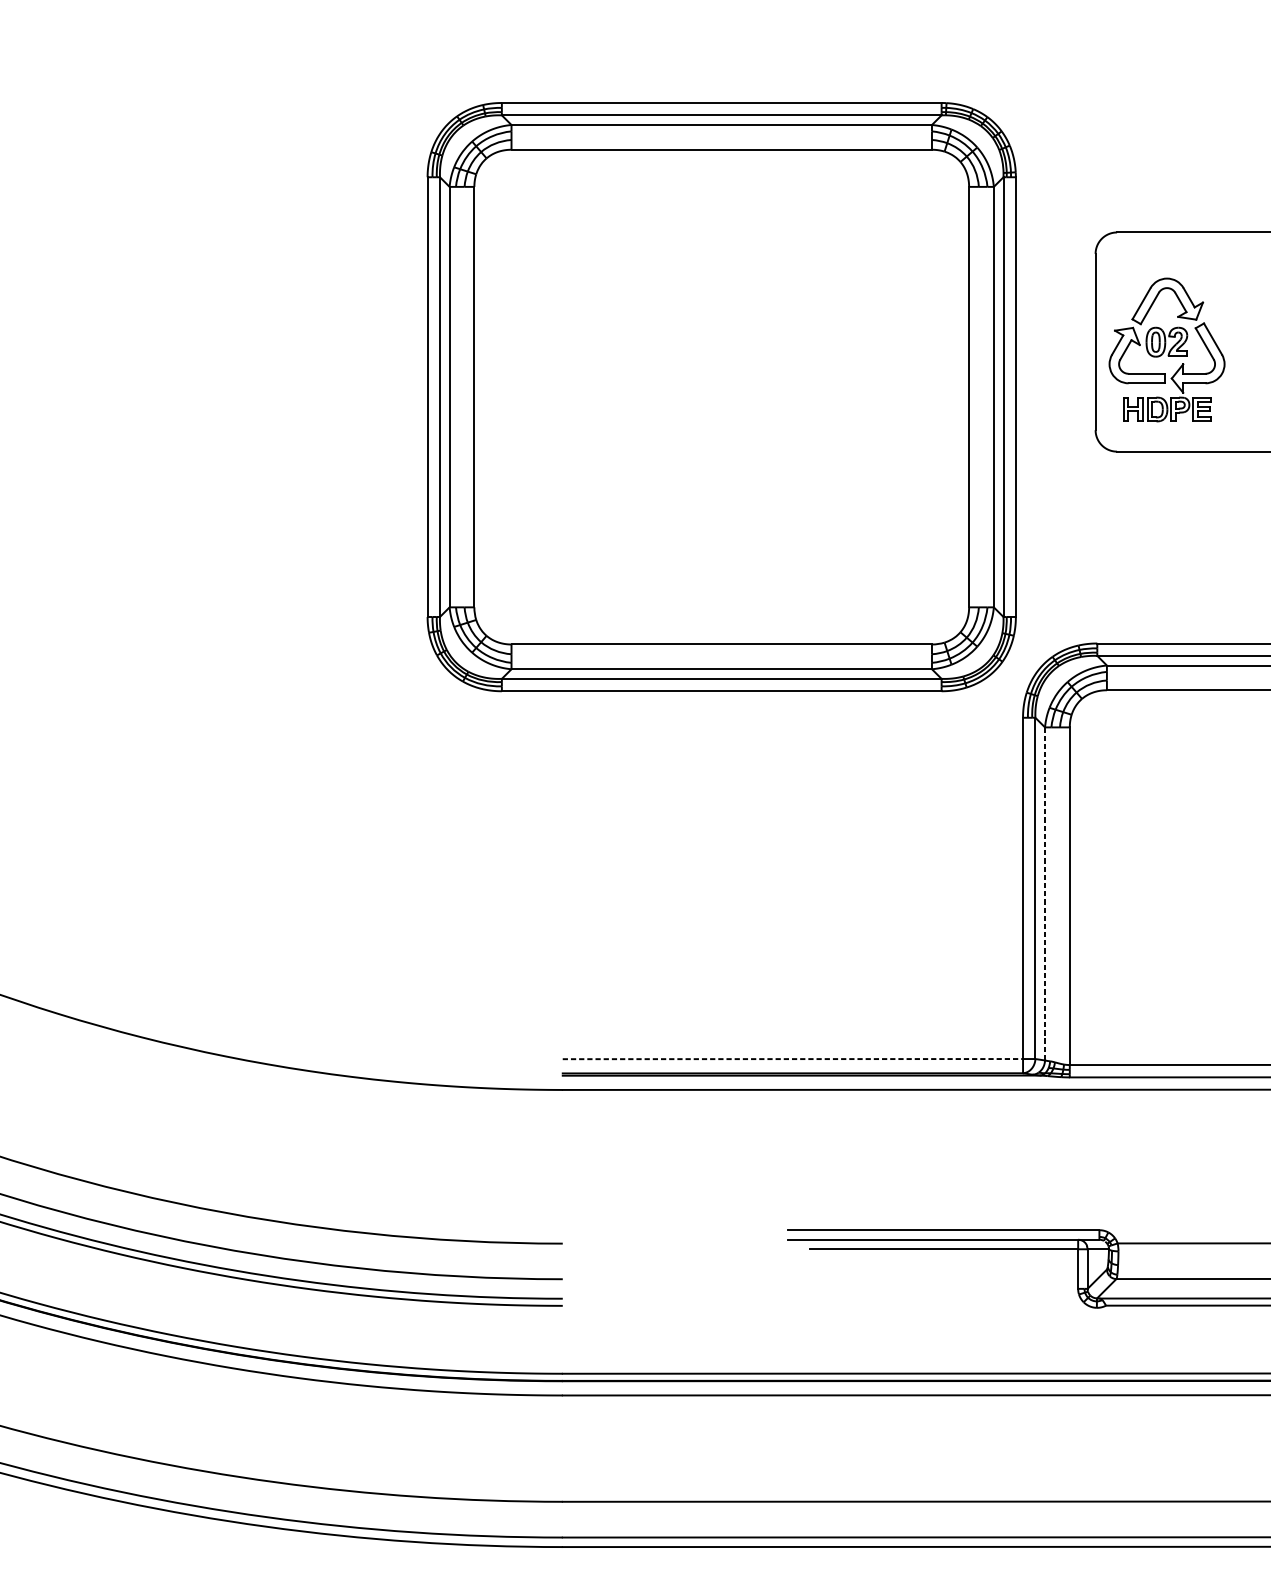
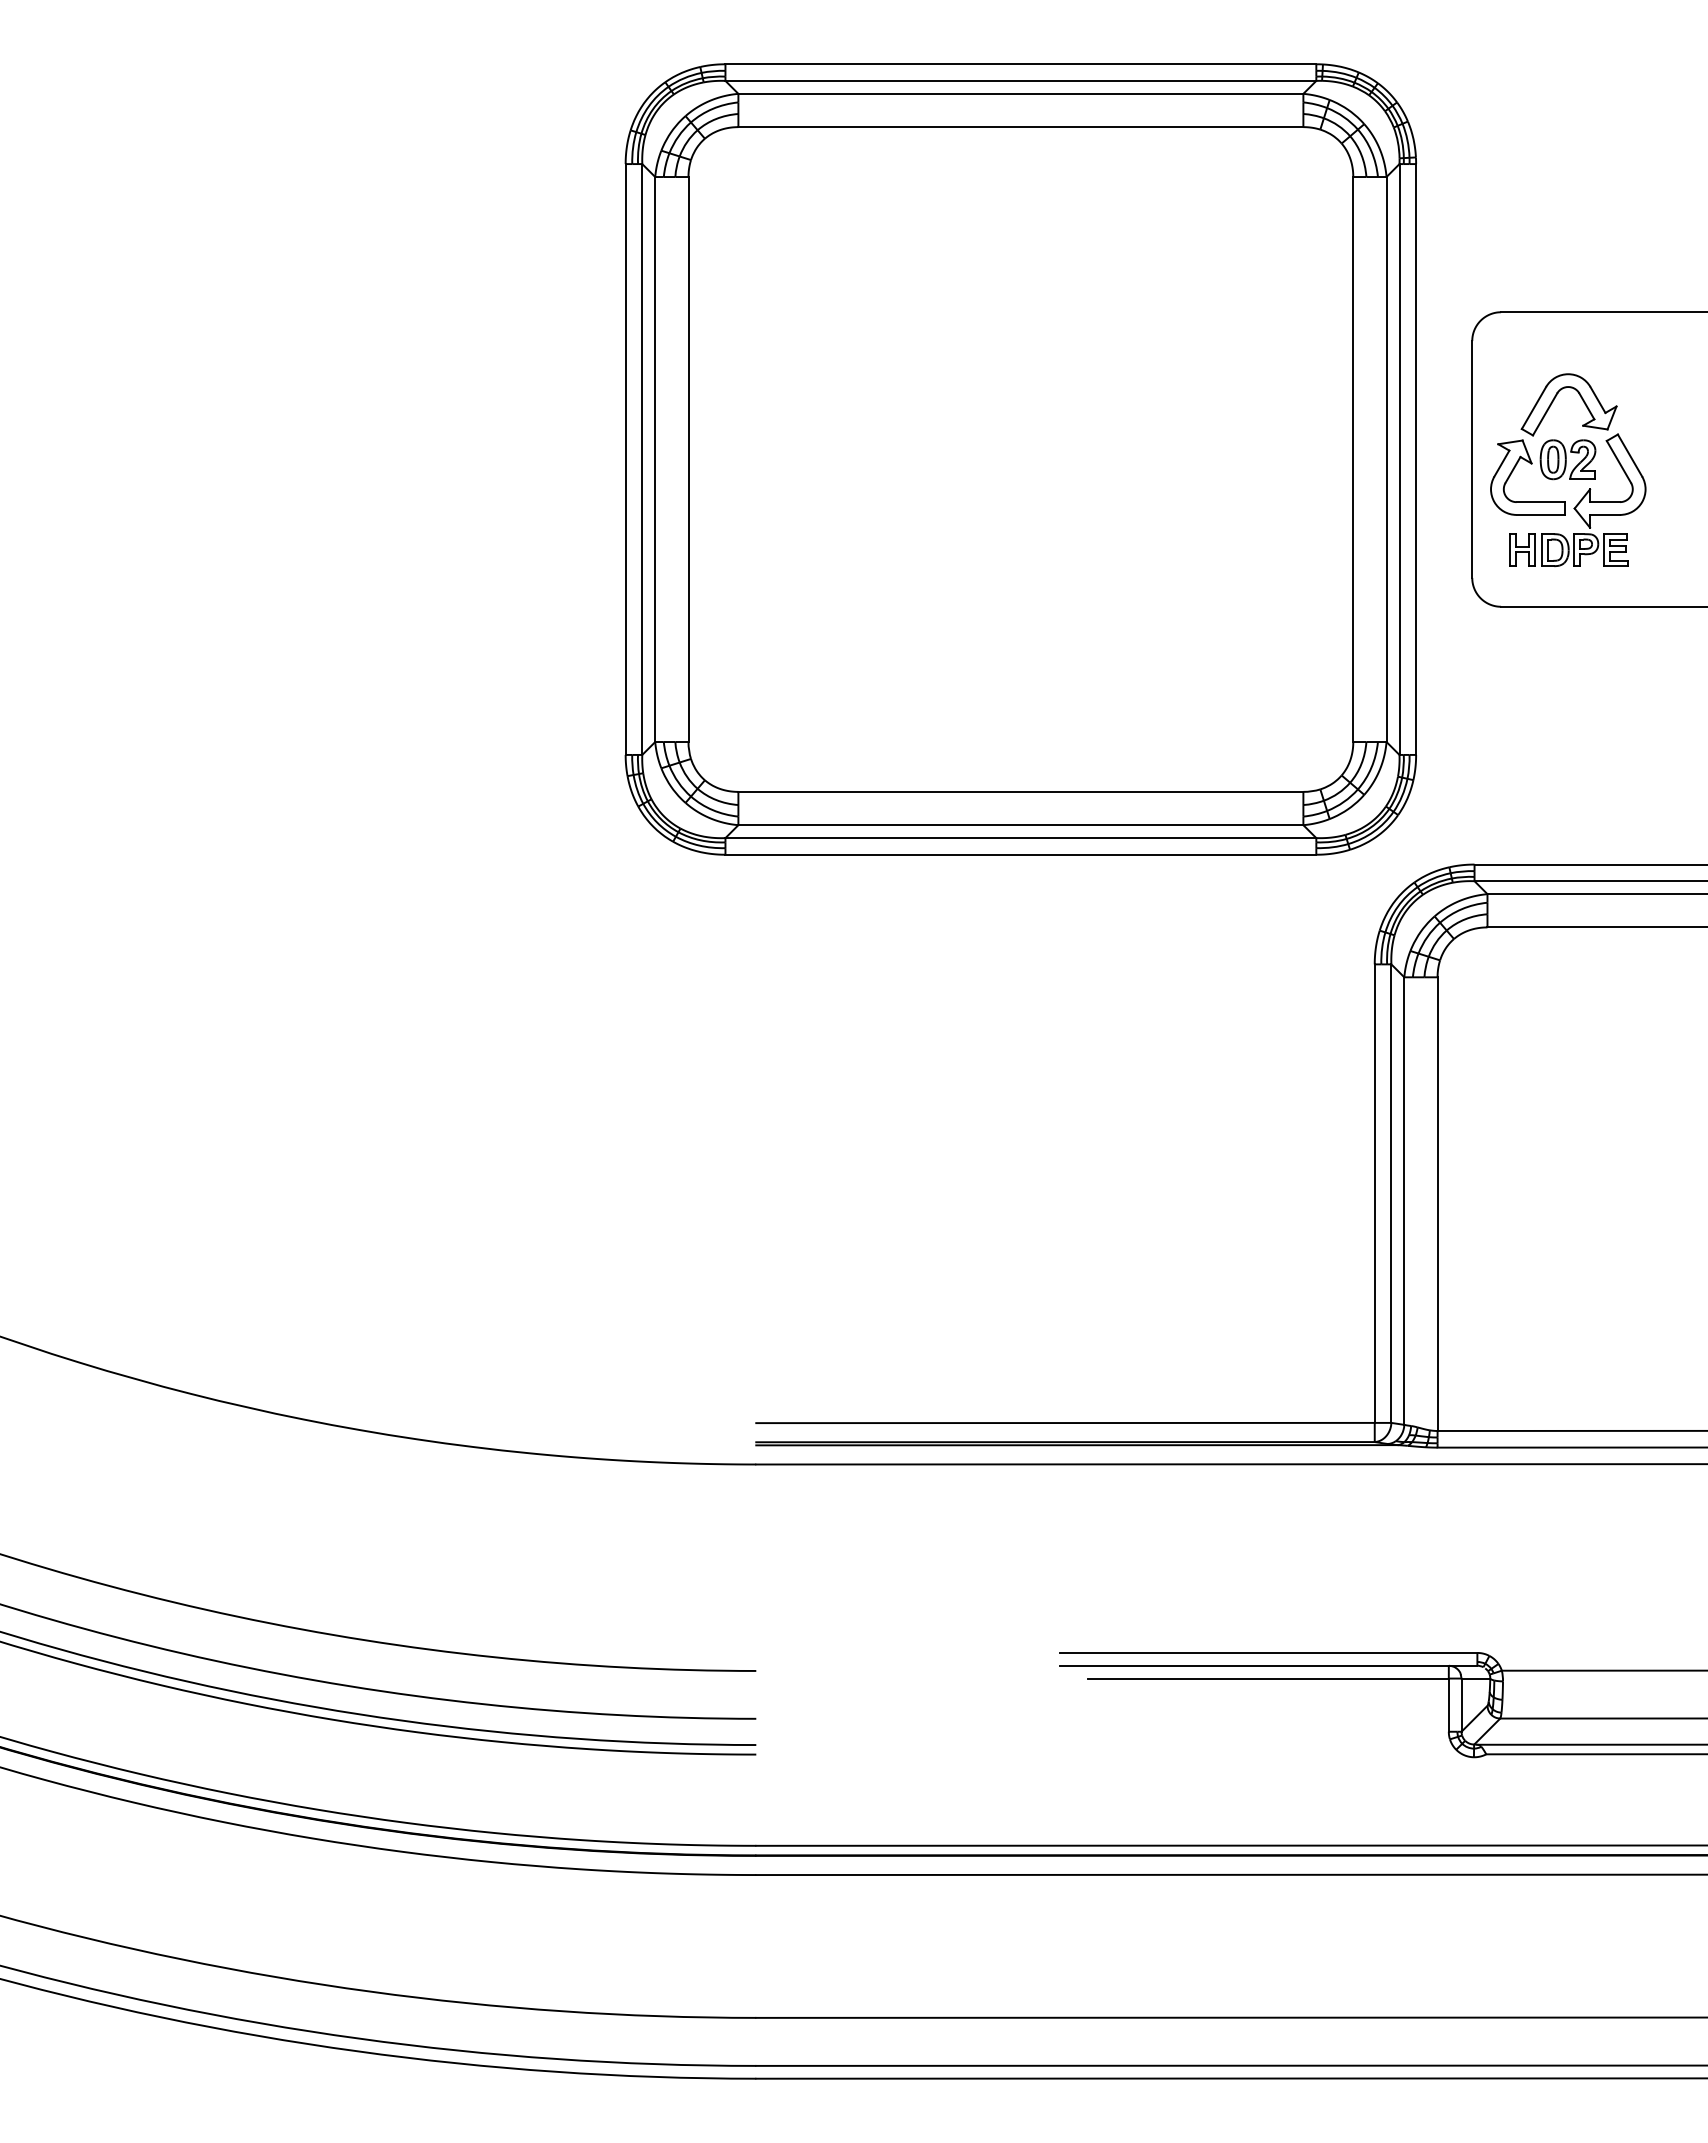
part: (721, 397) -> (1020, 459), moved
line: (1045, 894) -> (1404, 1201), dashed -> solid
line: (792, 1059) -> (1065, 1423), dashed -> solid

